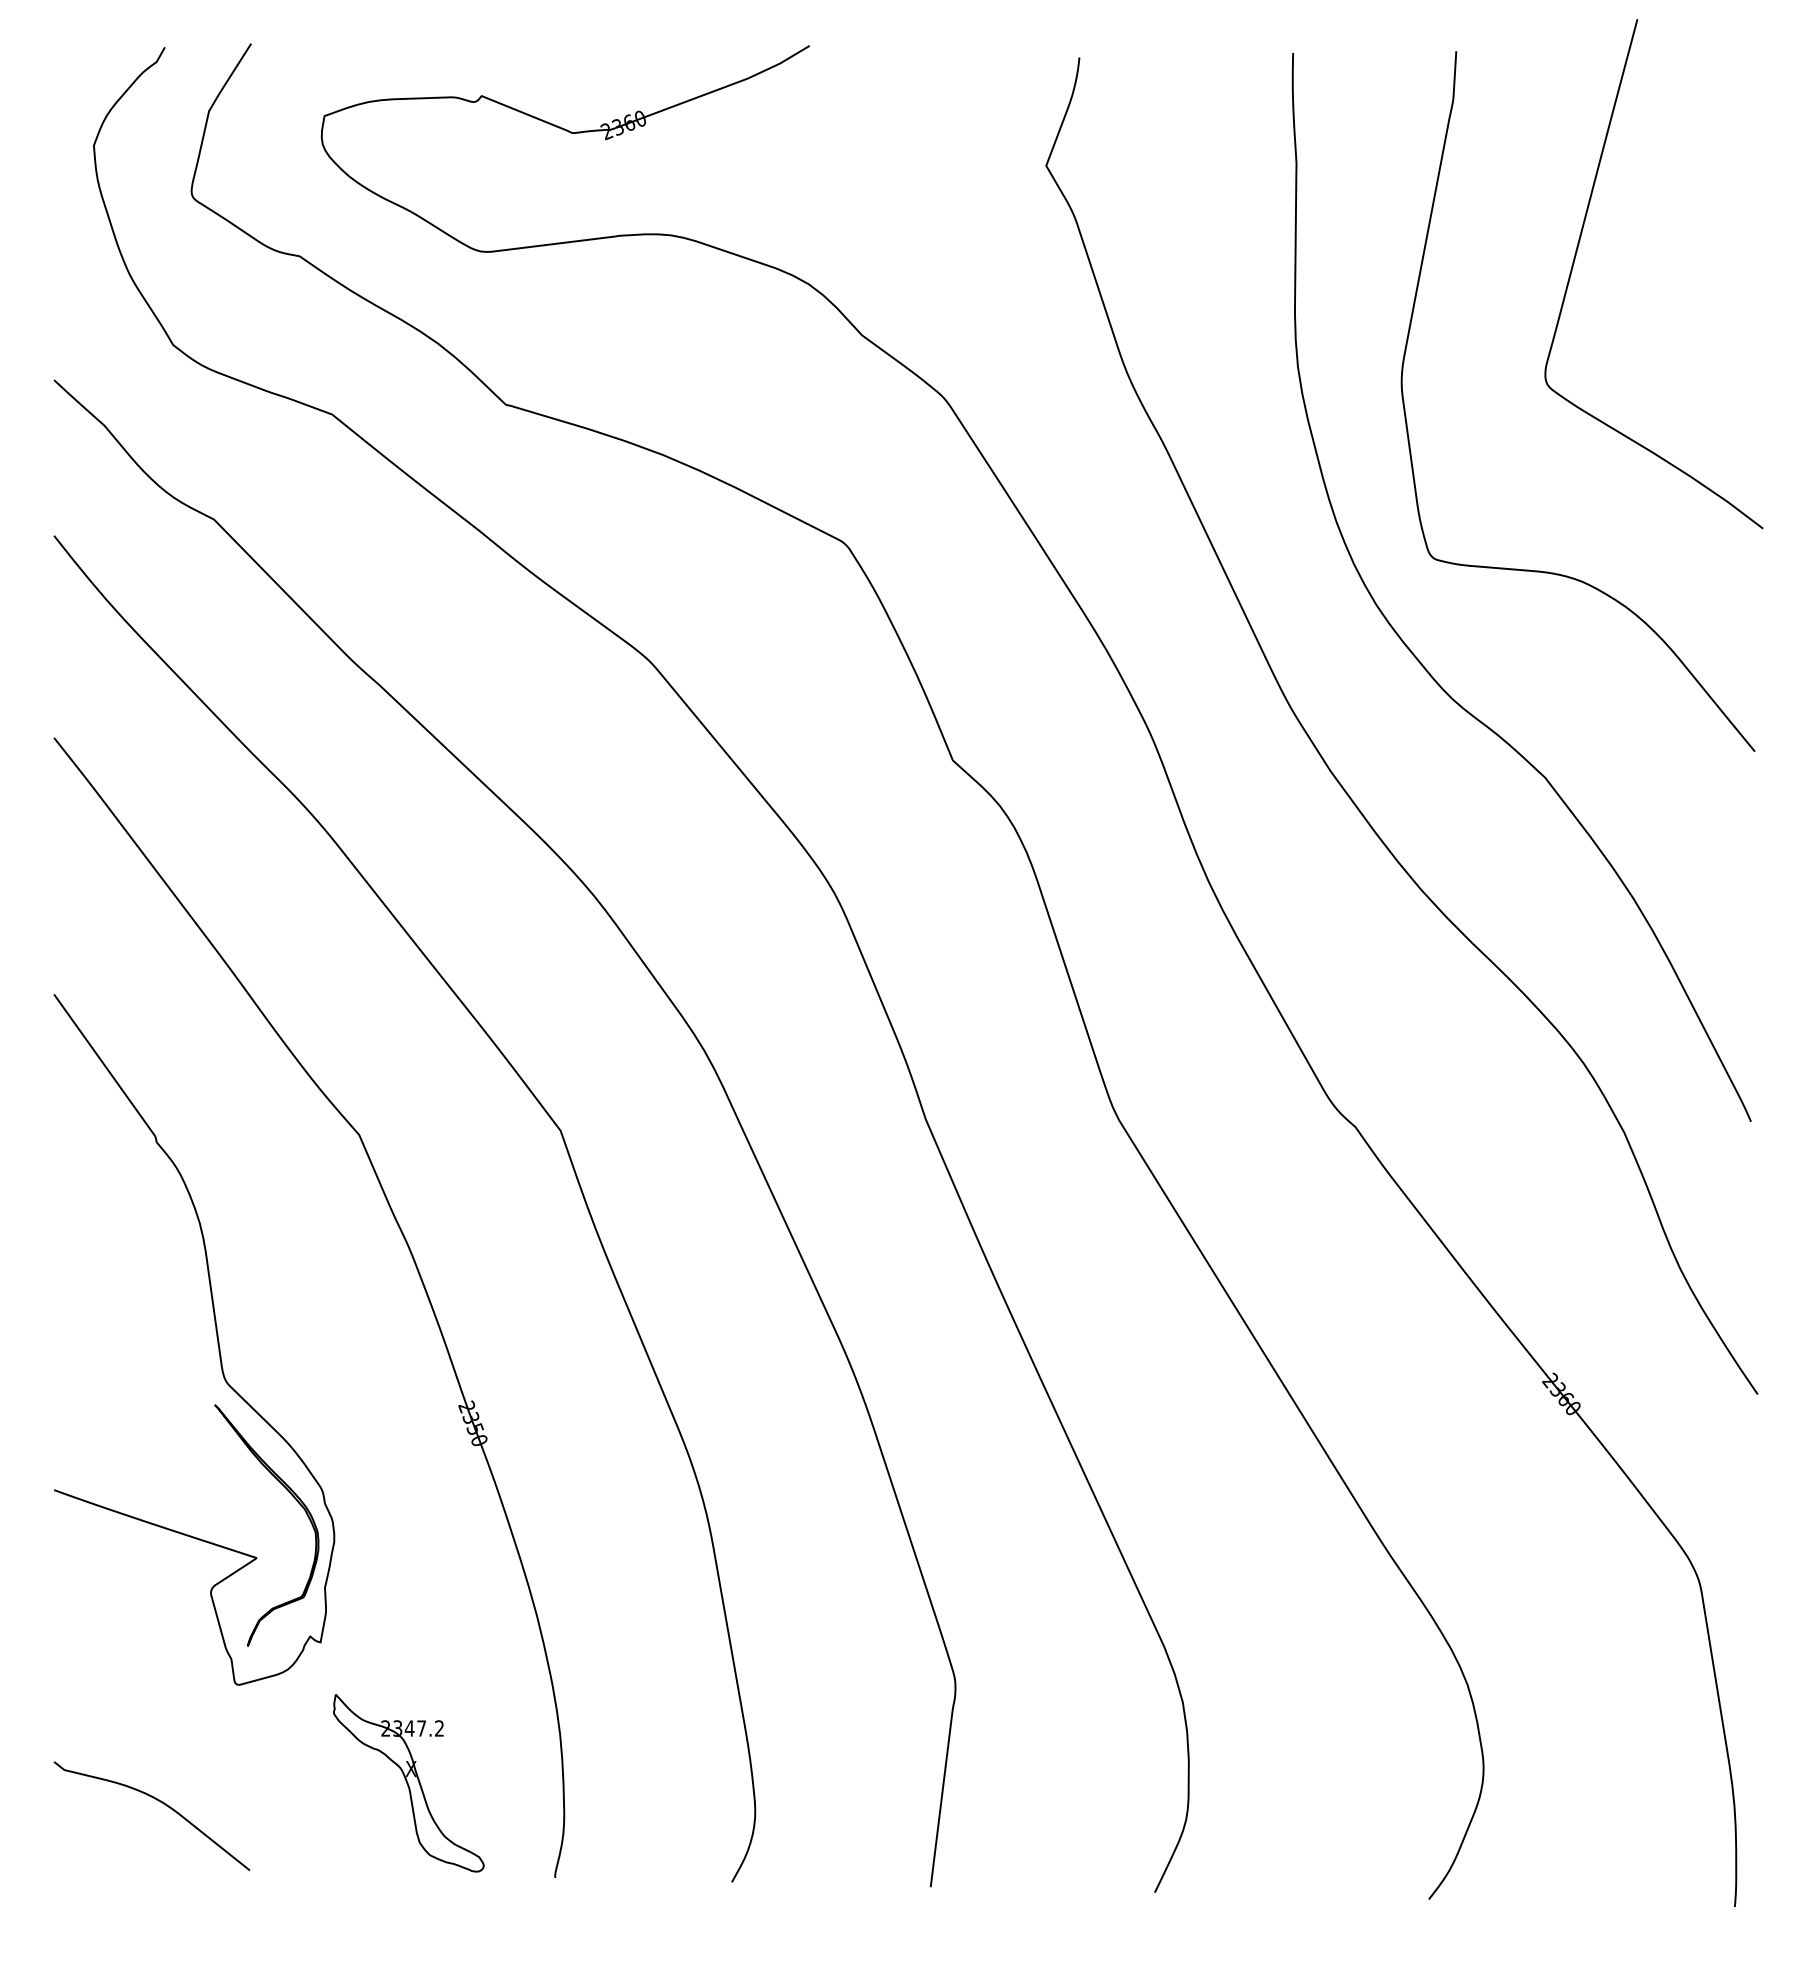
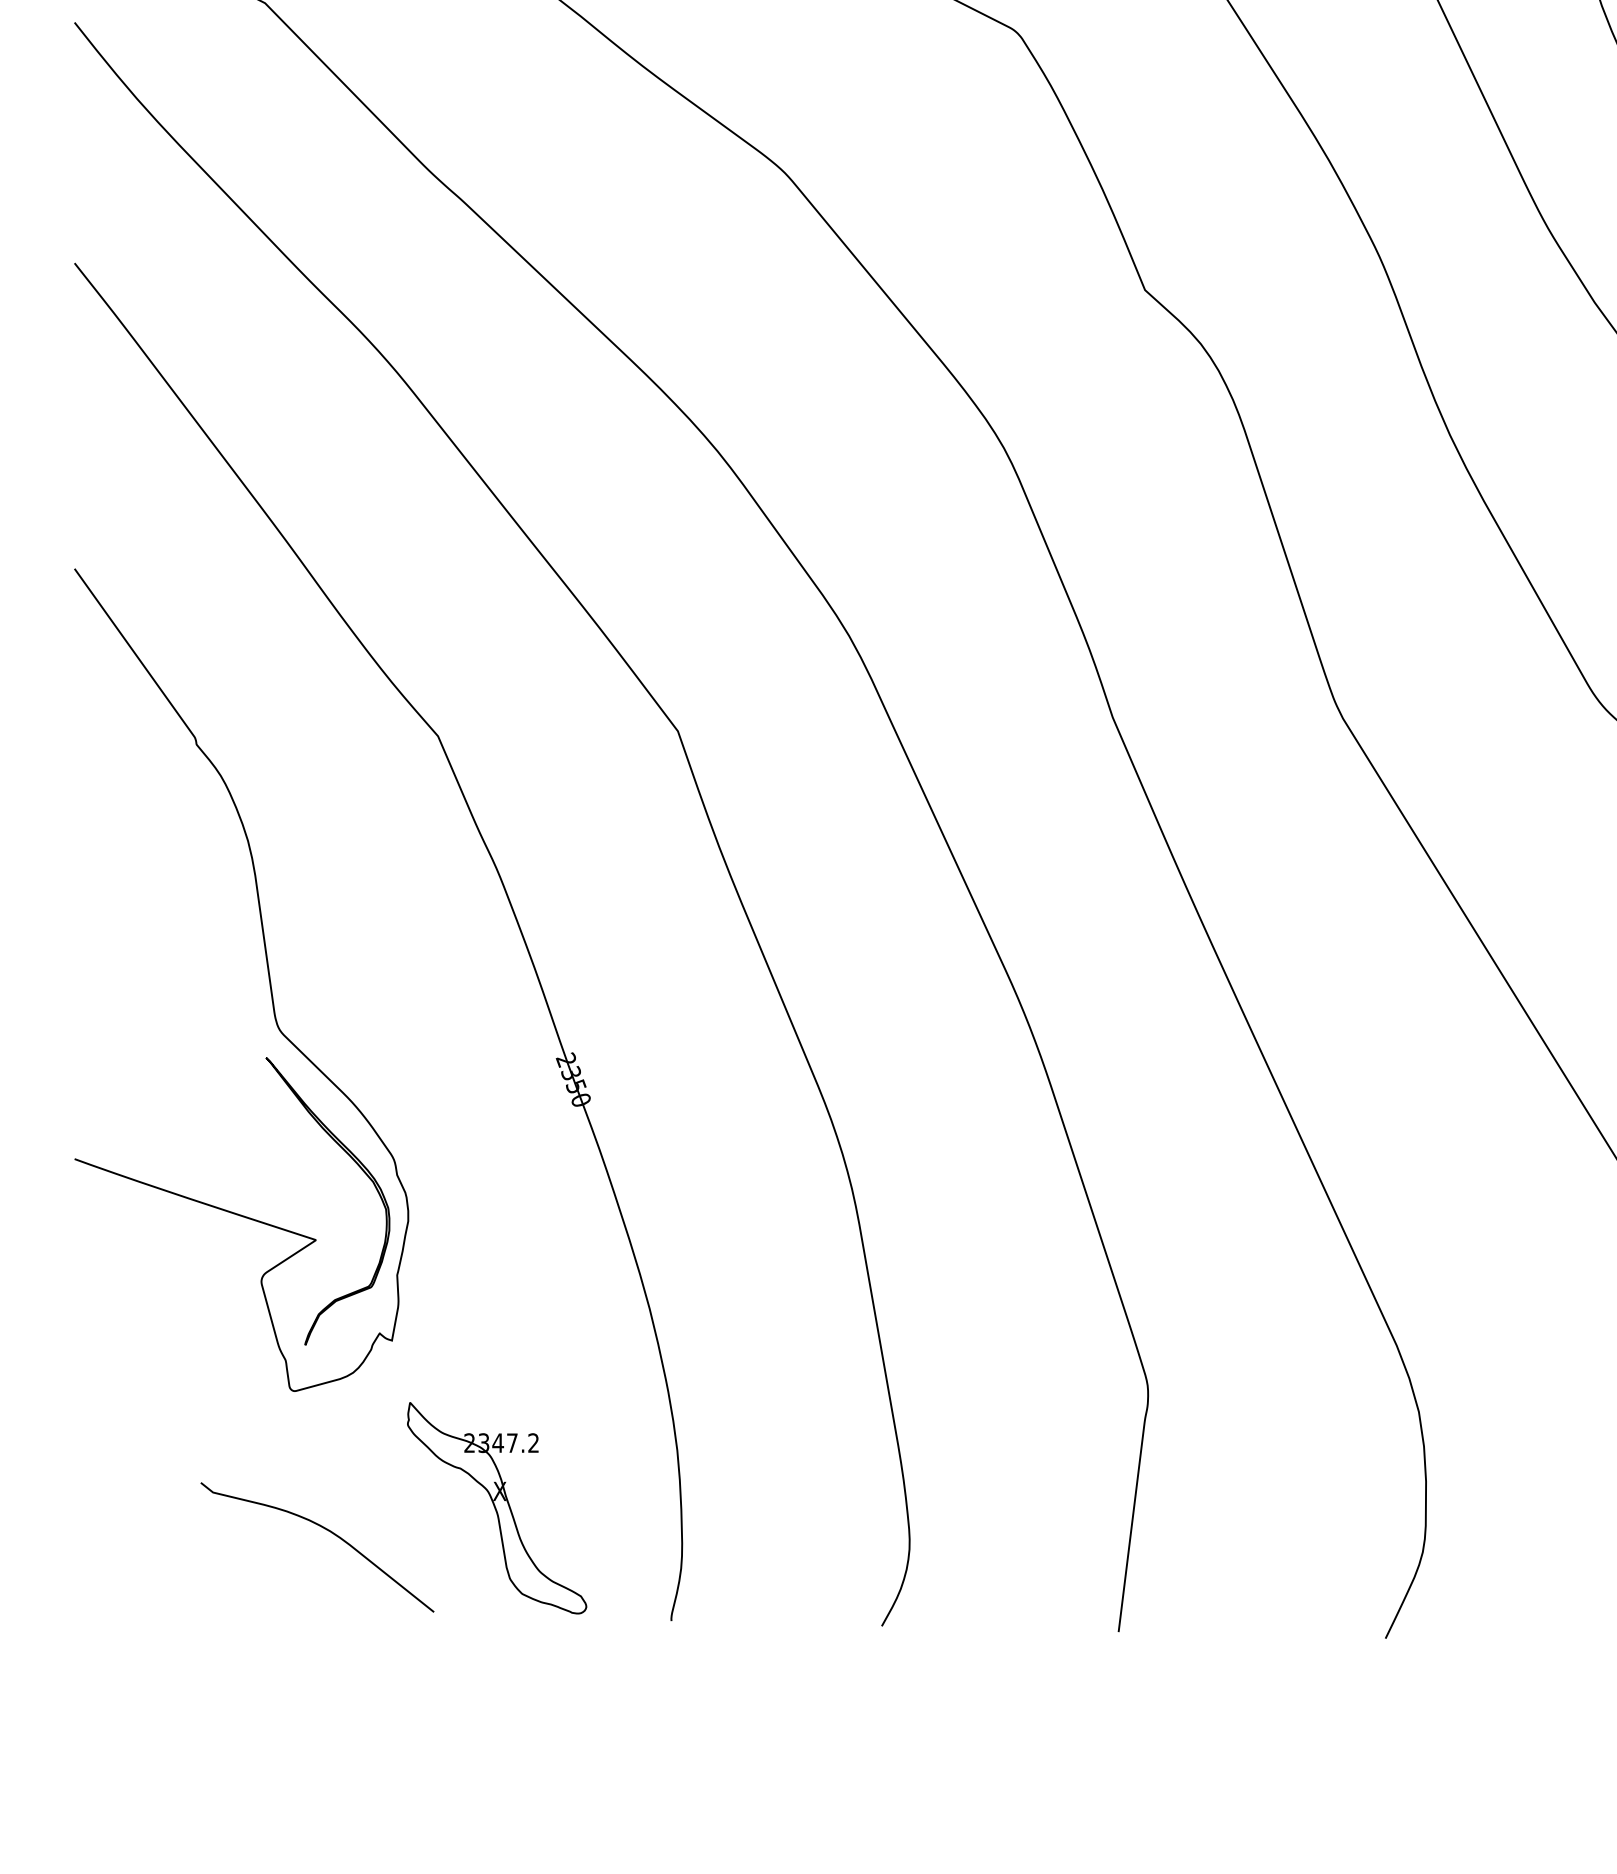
curve: (158, 1801) -> (325, 1529), moved

